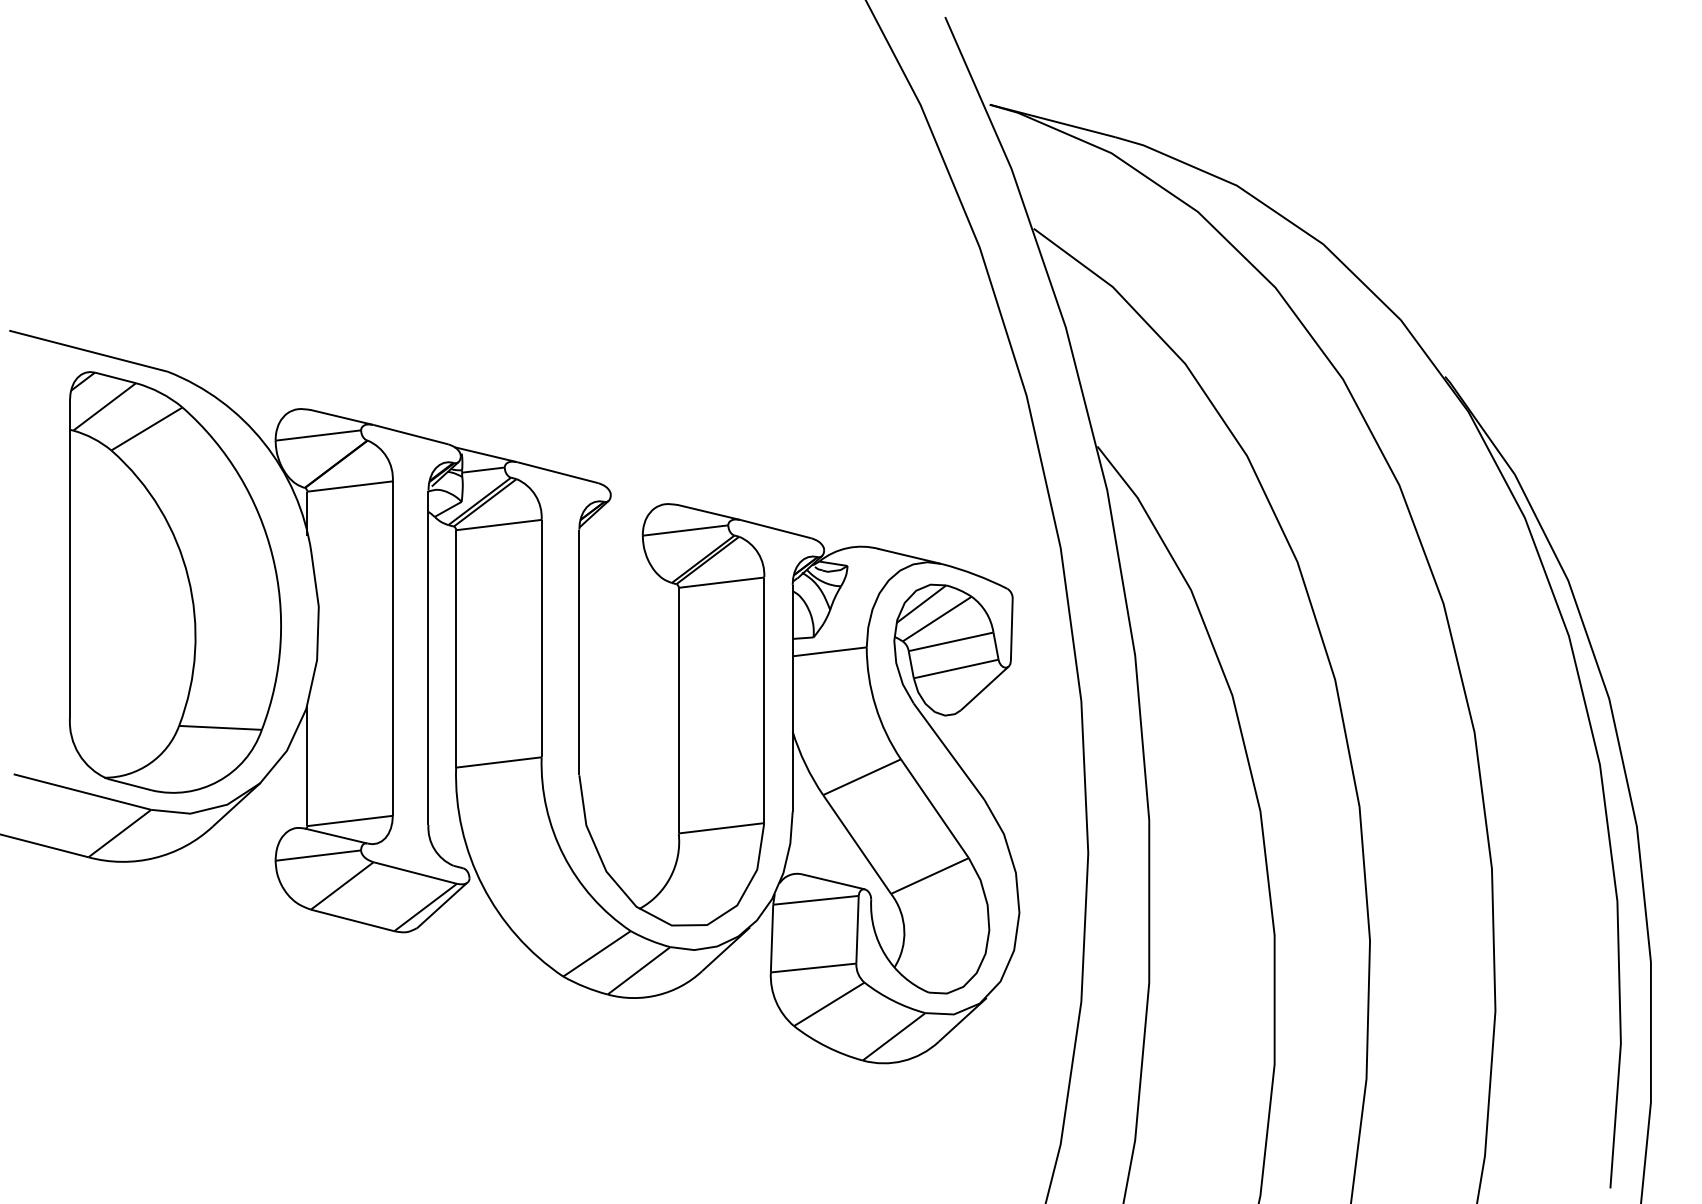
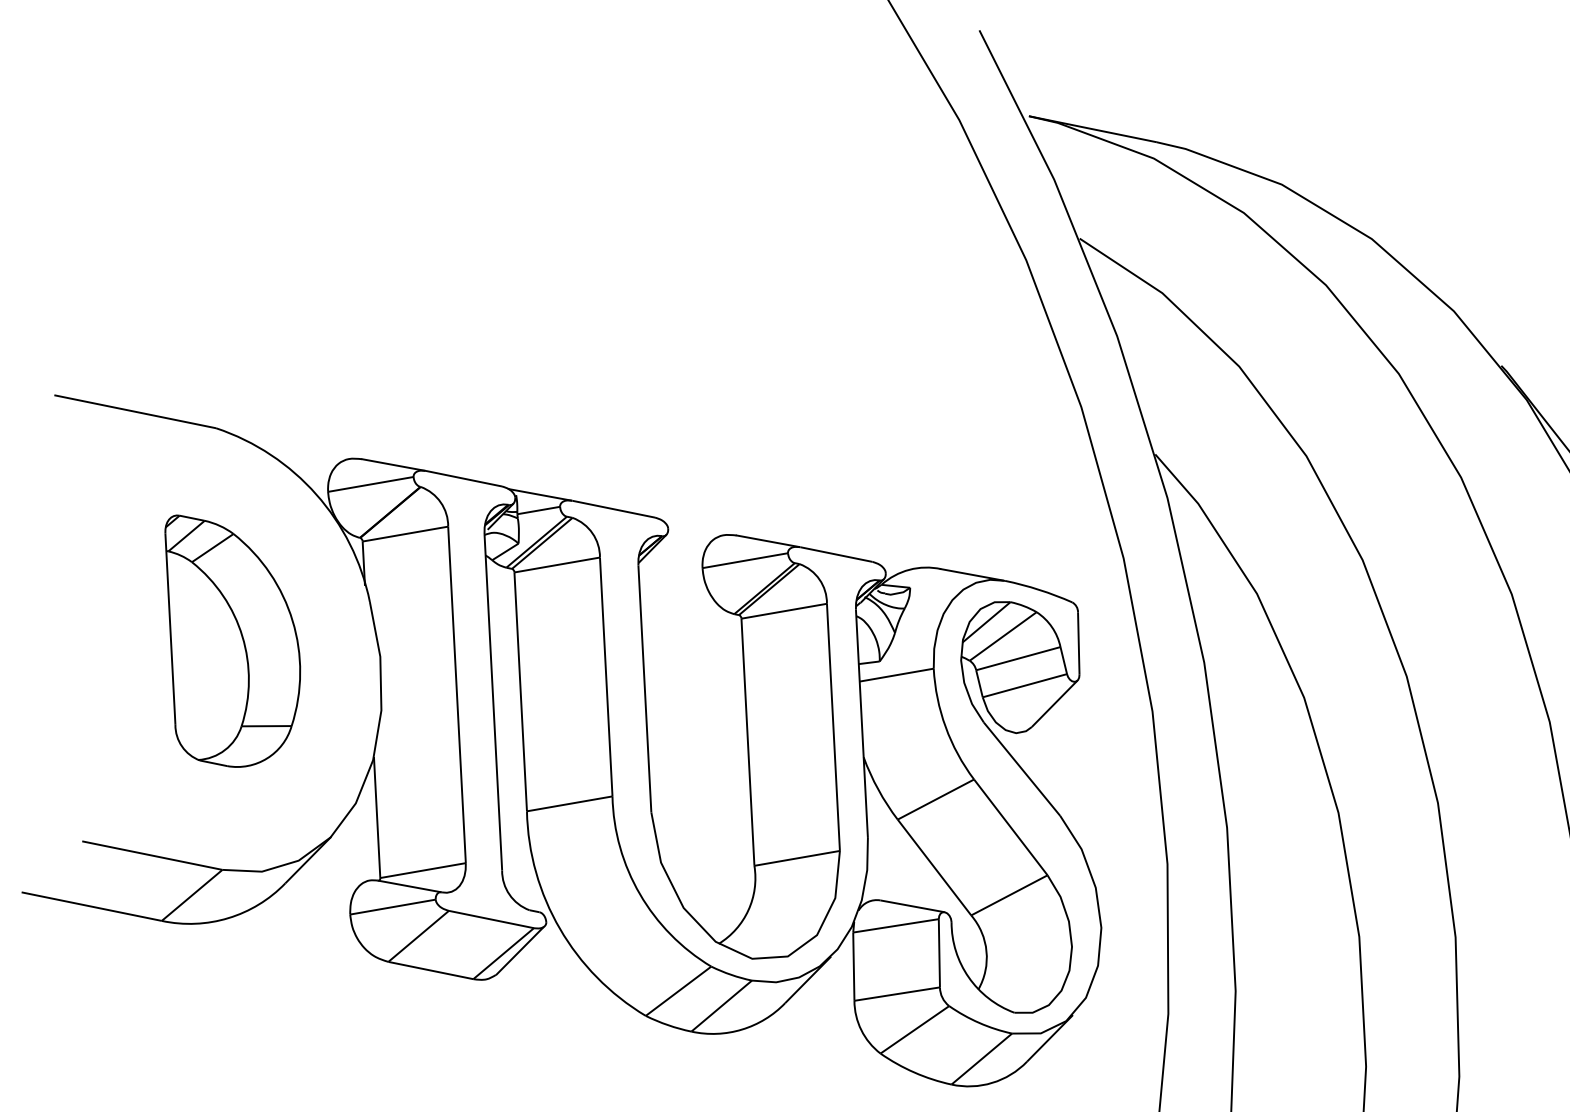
part: (175, 582) -> (234, 639), size x0.6

